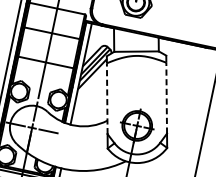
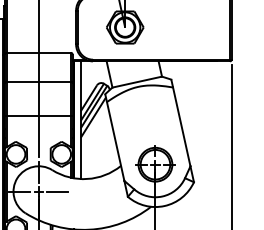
line: (166, 97) -> (181, 126), dashed -> solid
line: (107, 98) -> (115, 141), dashed -> solid

